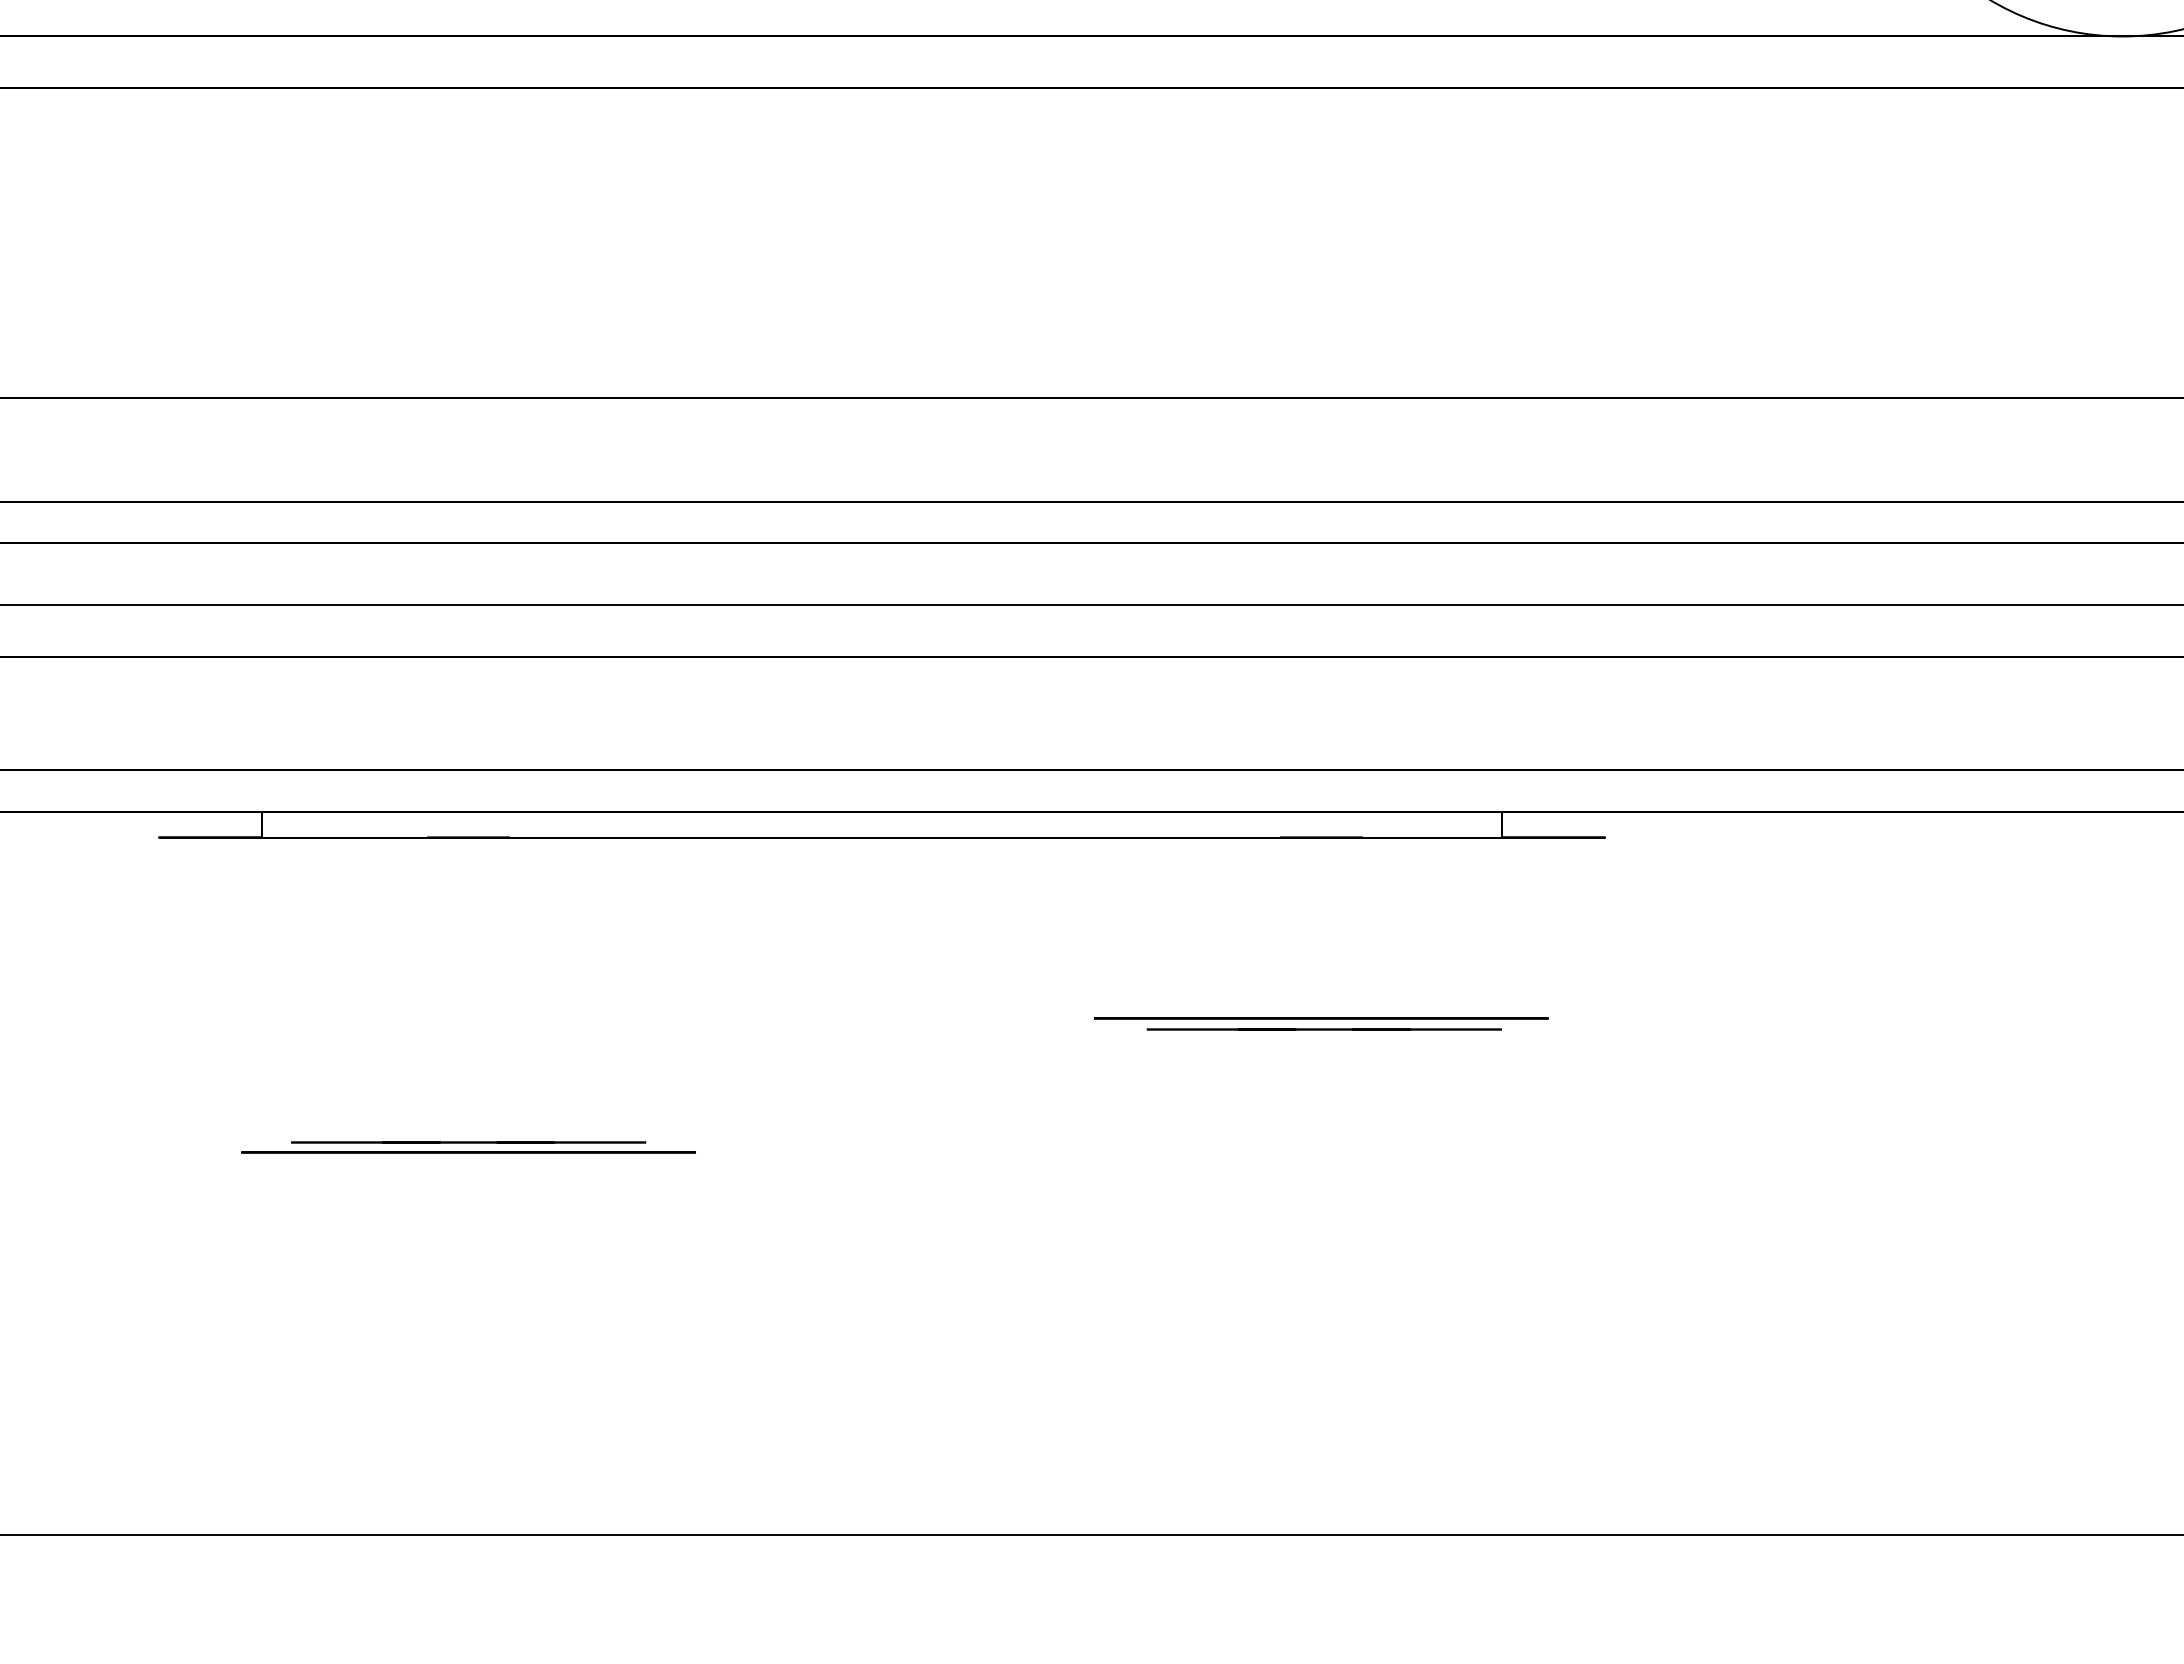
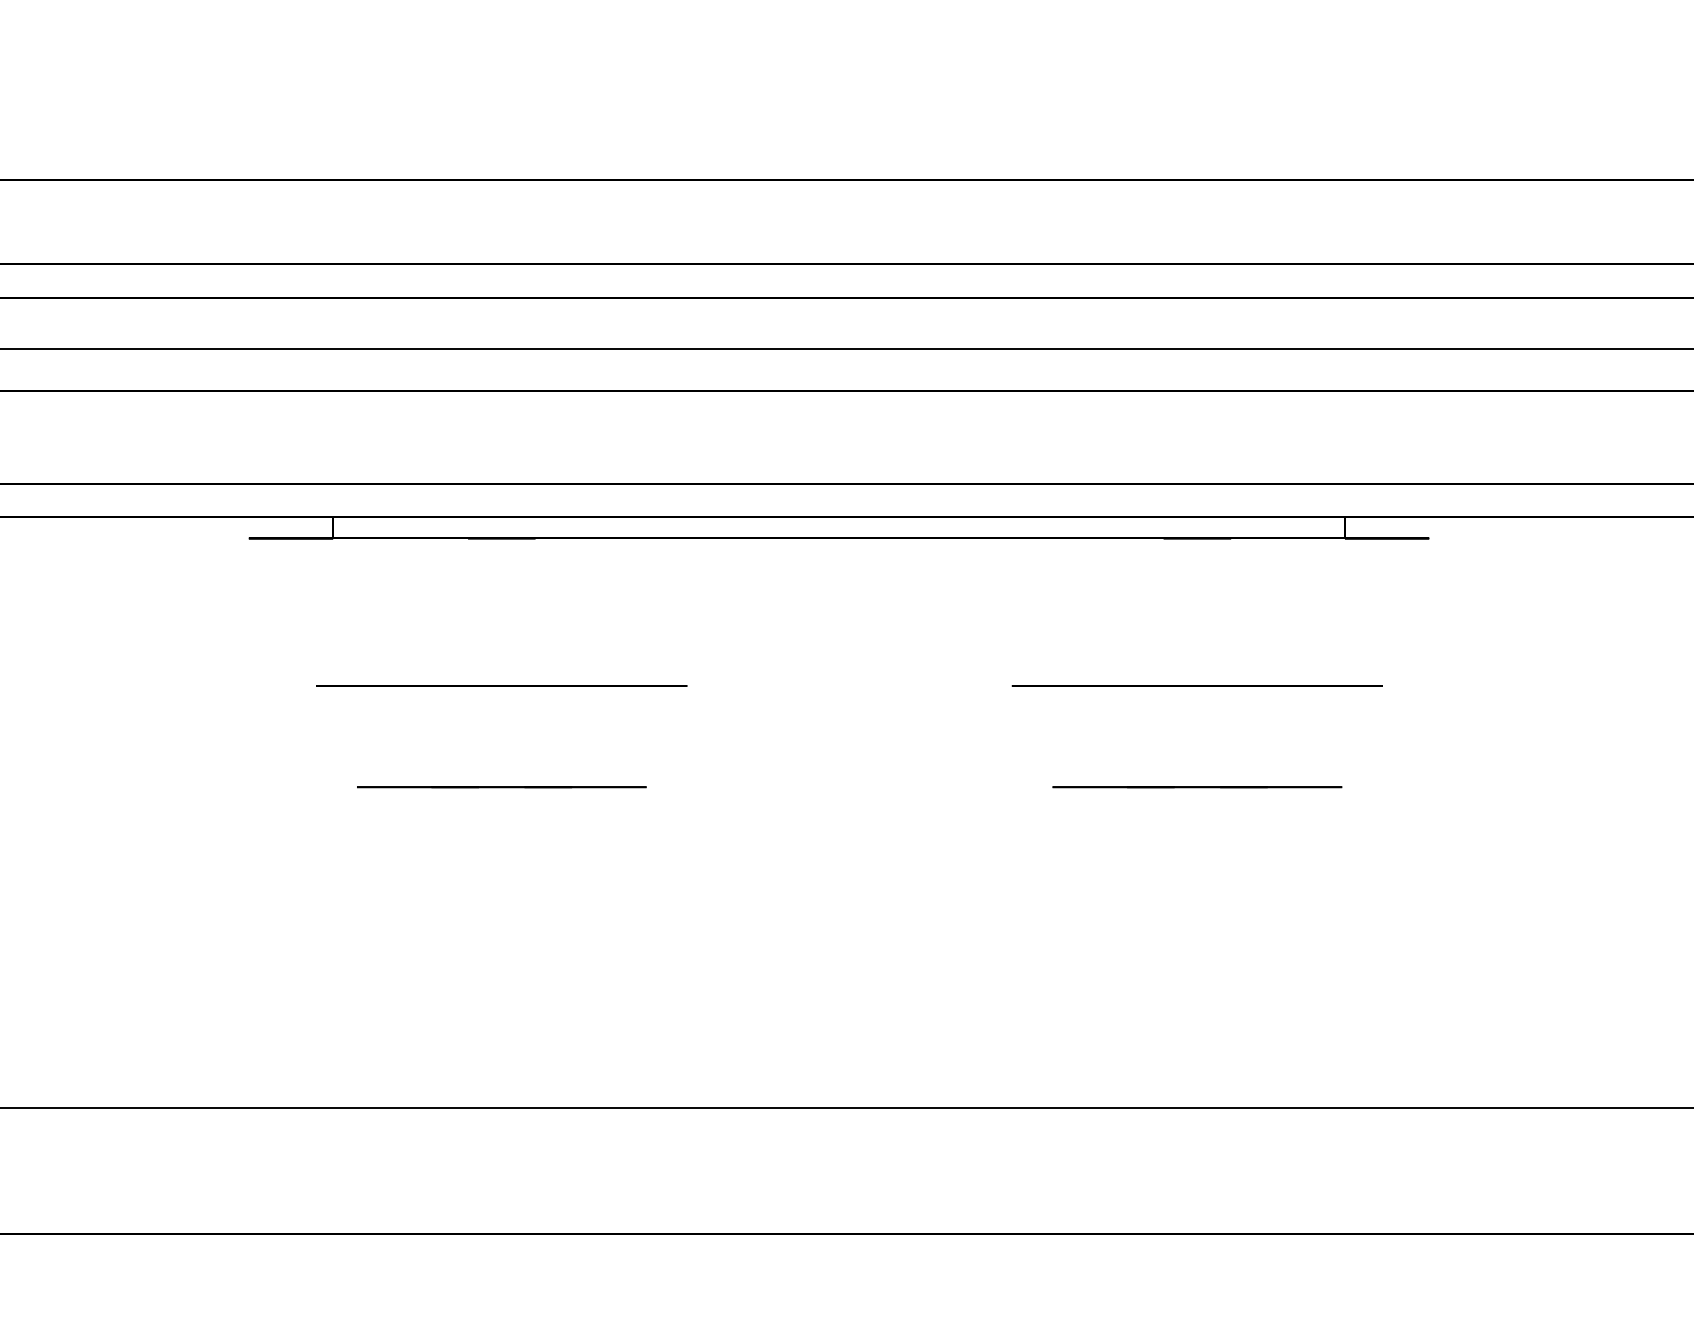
line: (1323, 1029) -> (1196, 787), moved
circle: (468, 1152) -> (501, 686), moved

